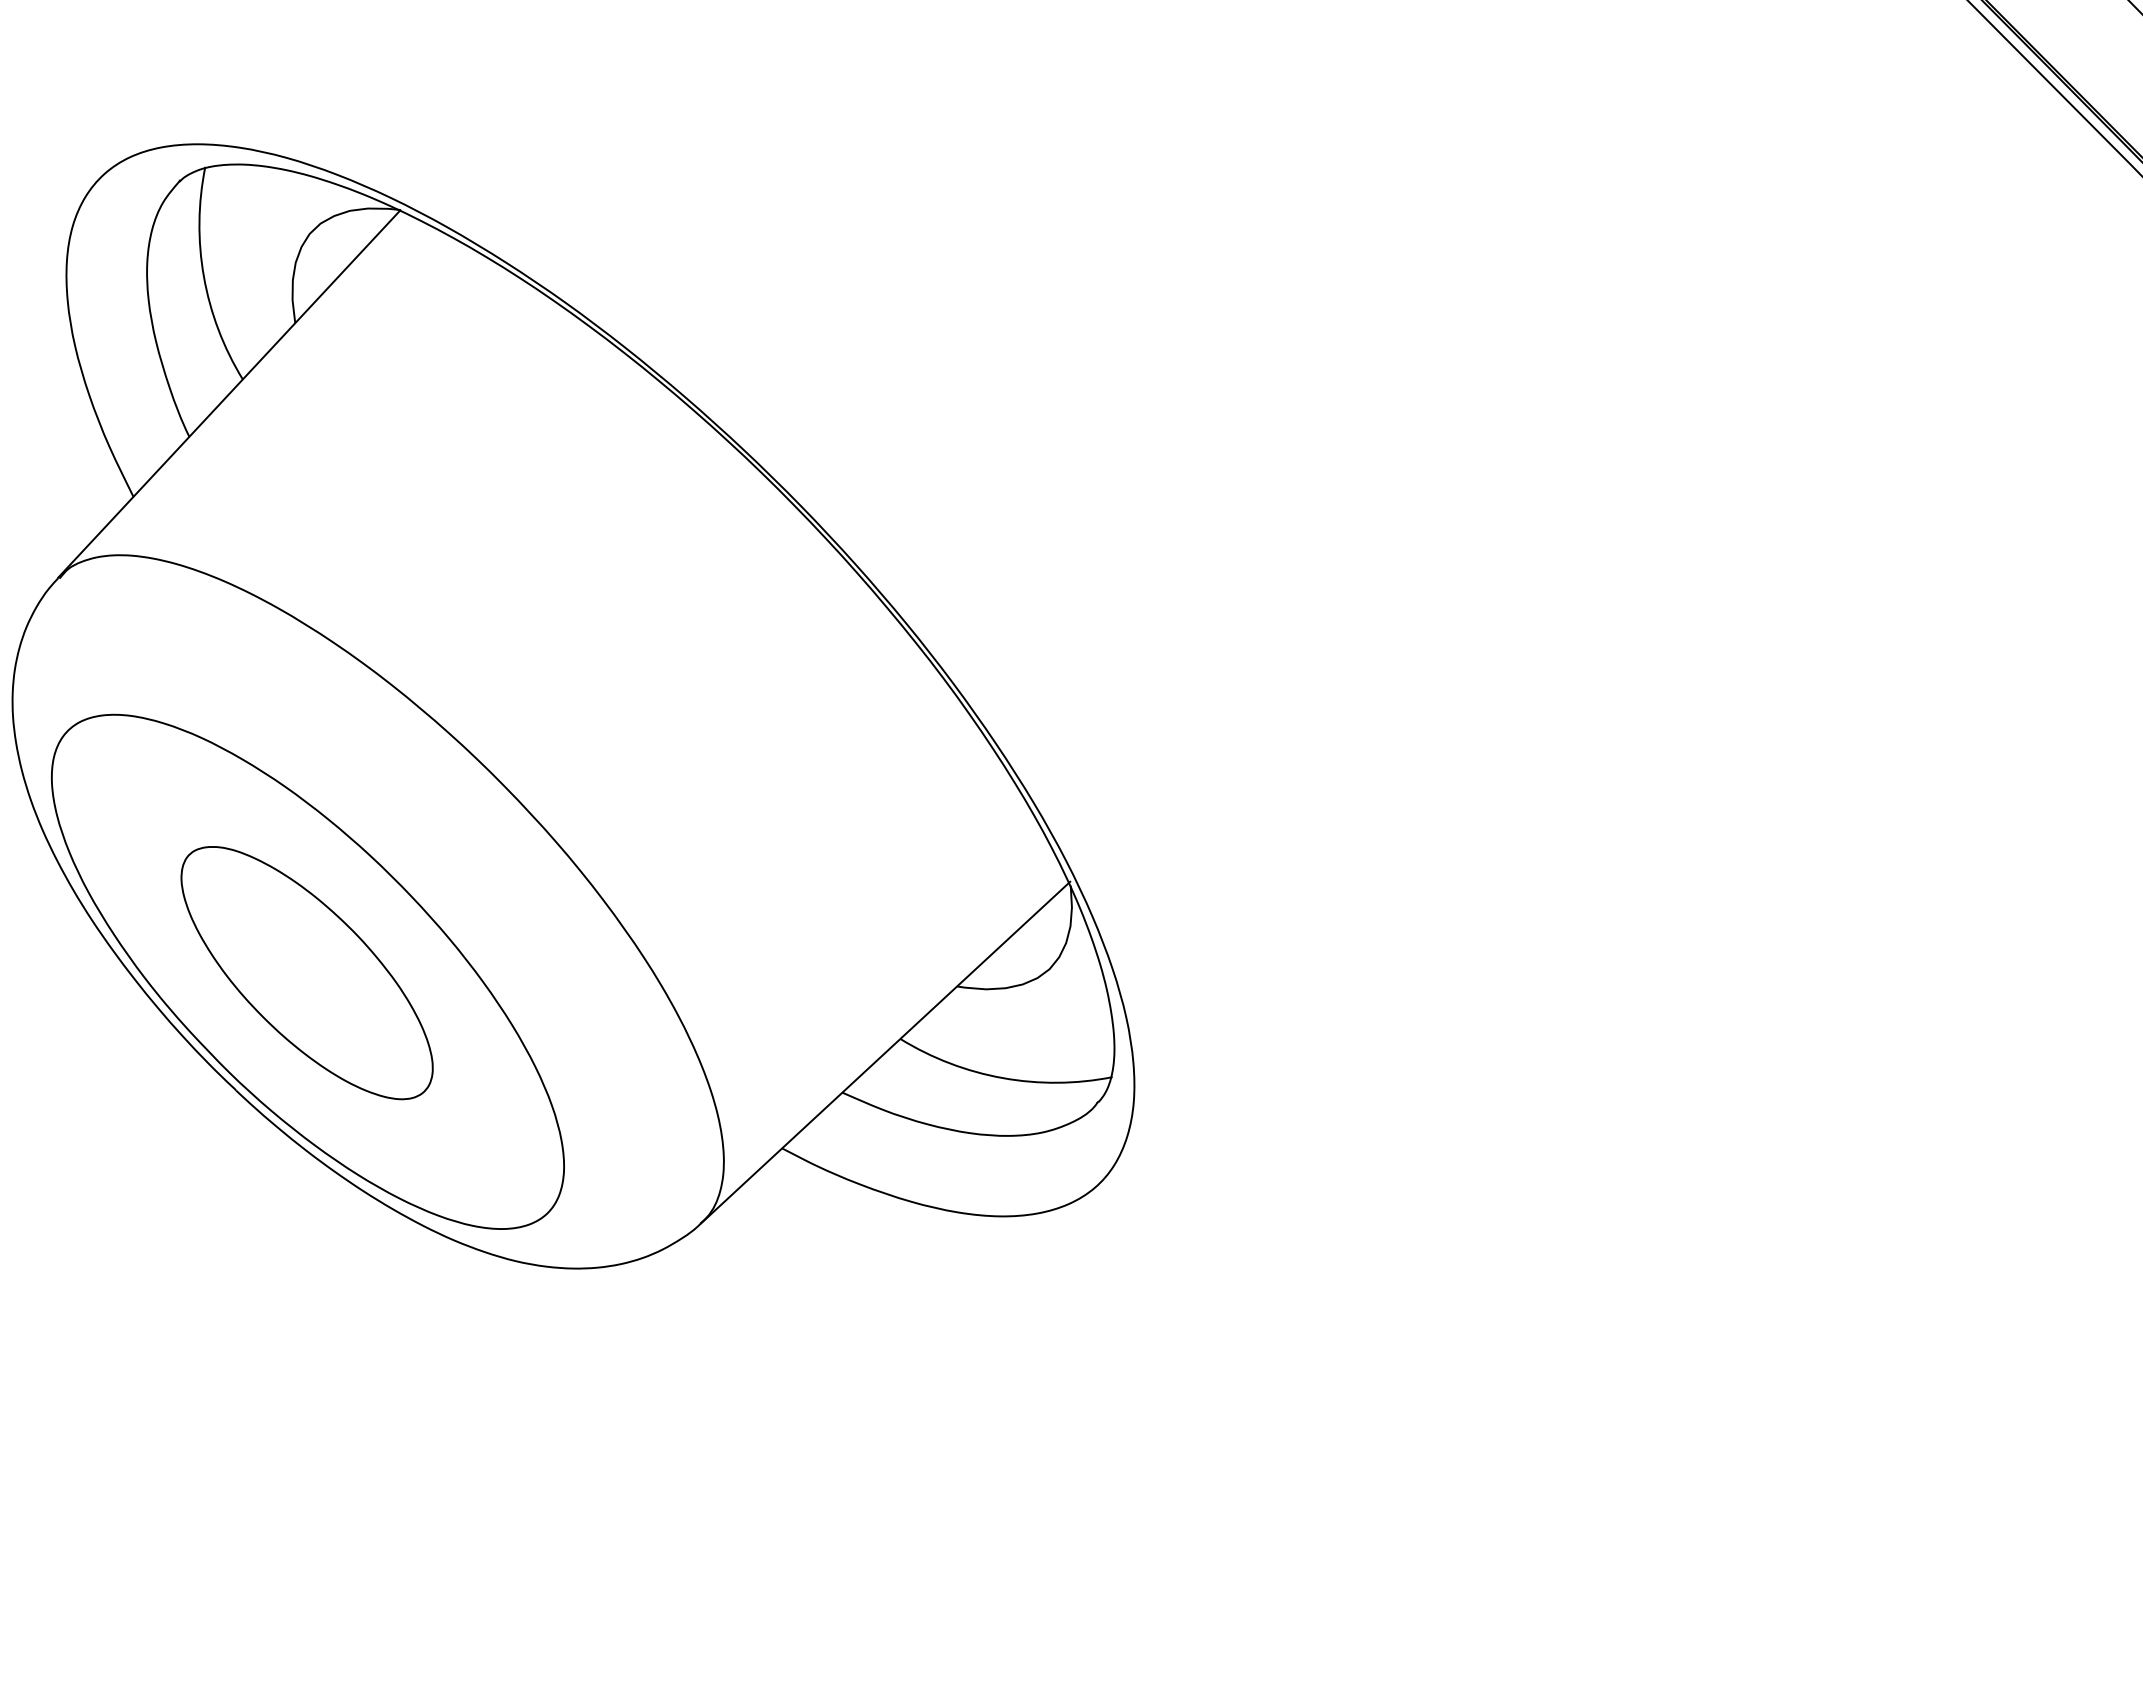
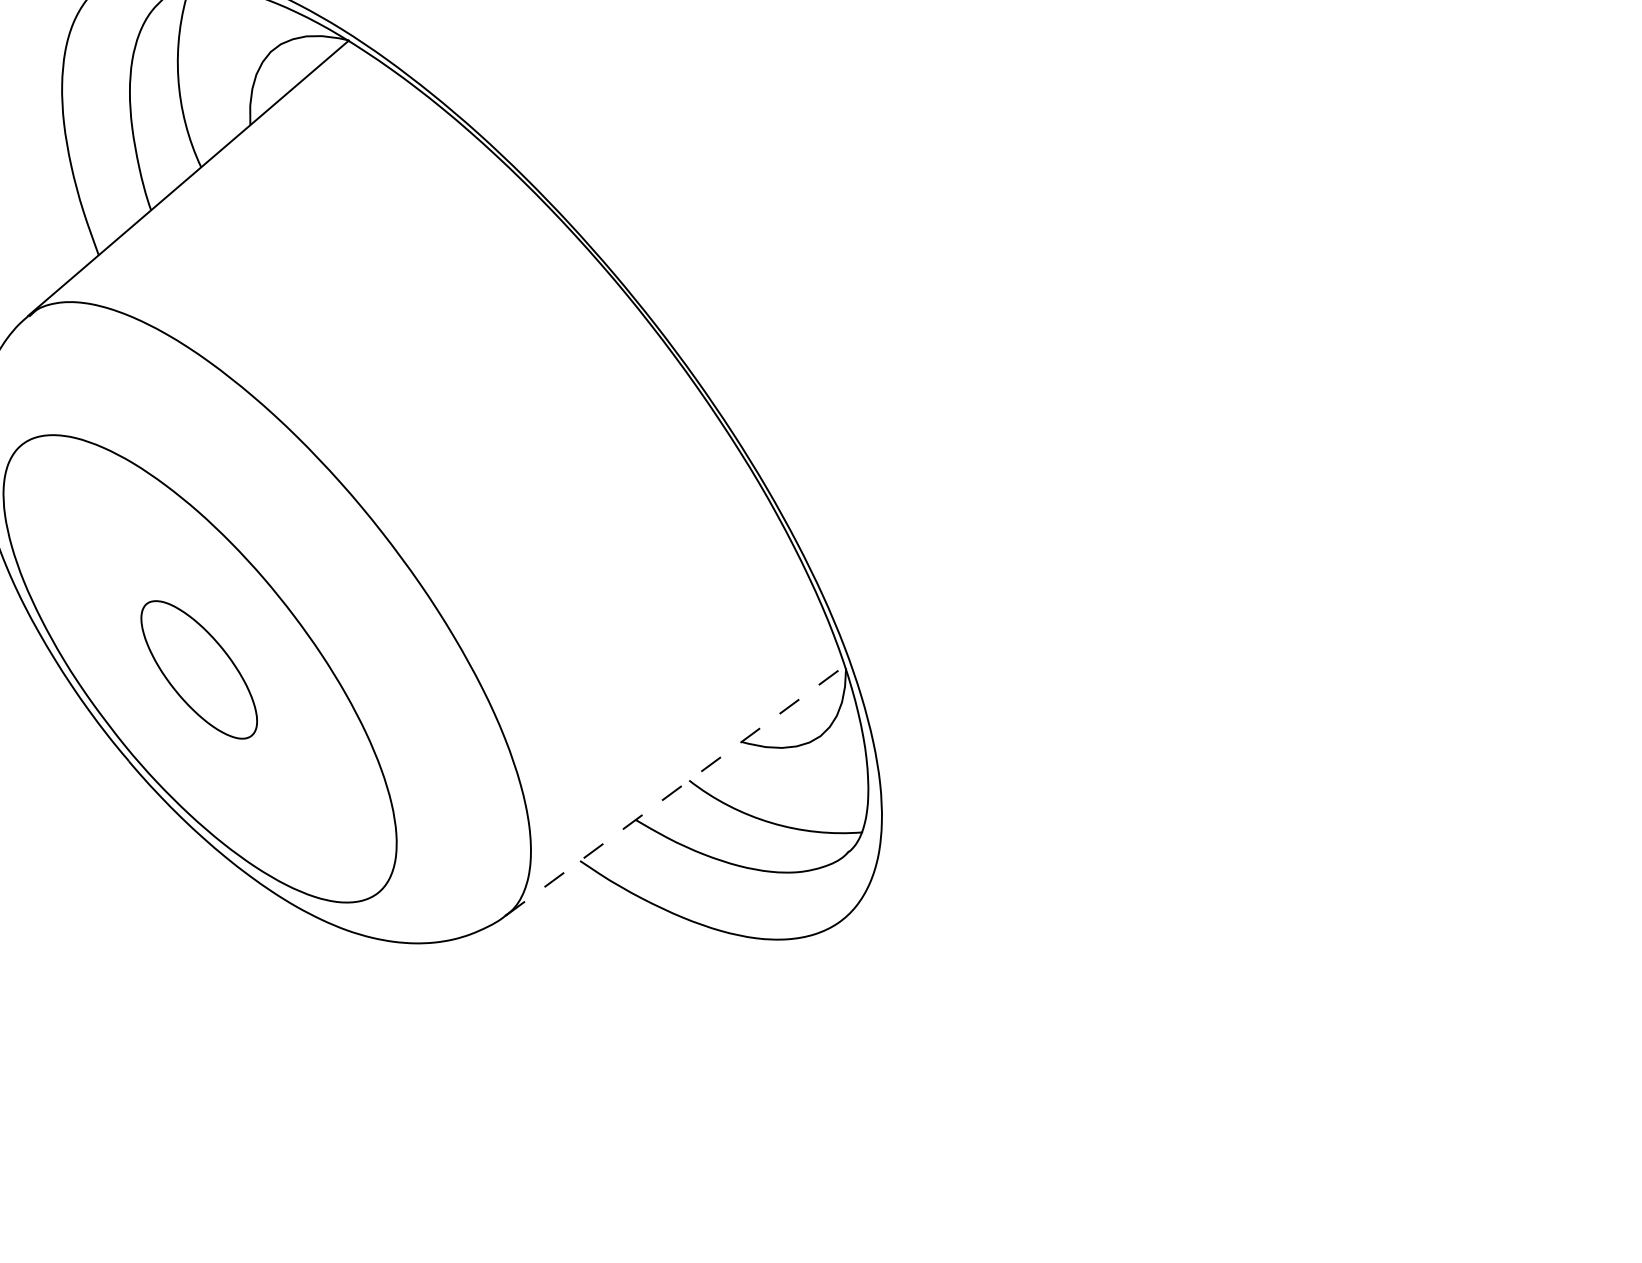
part: (306, 973) -> (198, 670), size x0.6
line: (886, 1052) -> (676, 790), solid -> dashed

